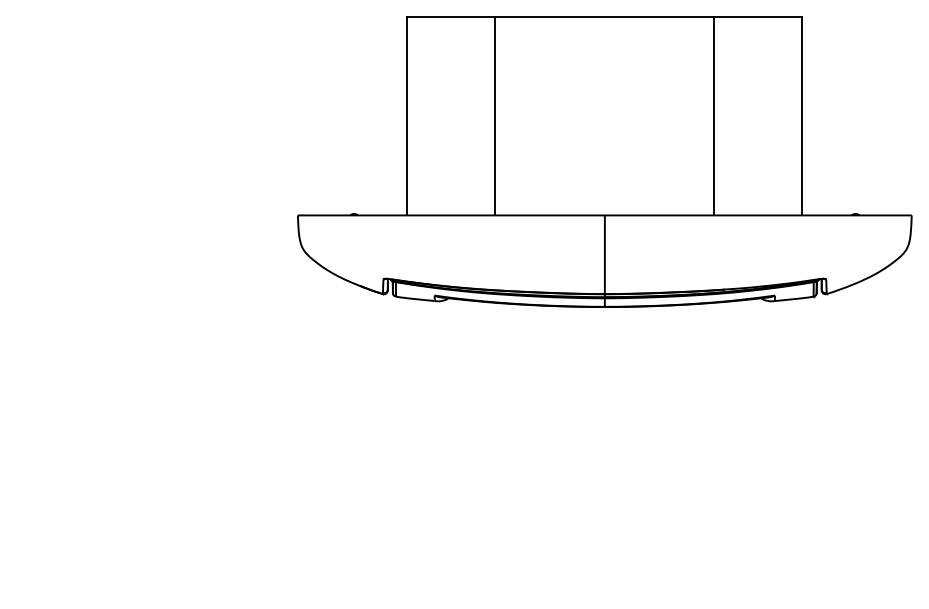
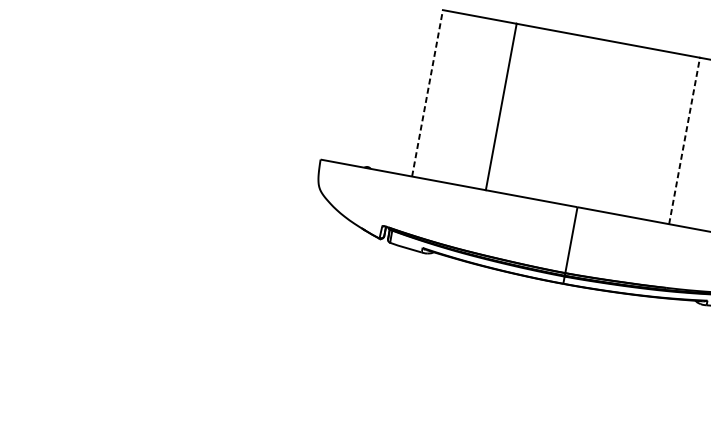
line: (407, 115) -> (427, 92), solid -> dashed
line: (714, 115) -> (684, 140), solid -> dashed

